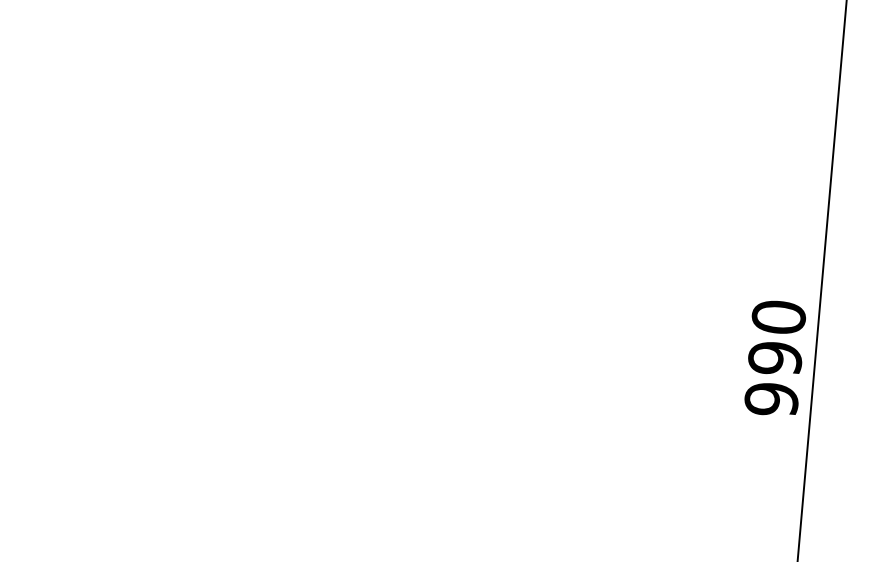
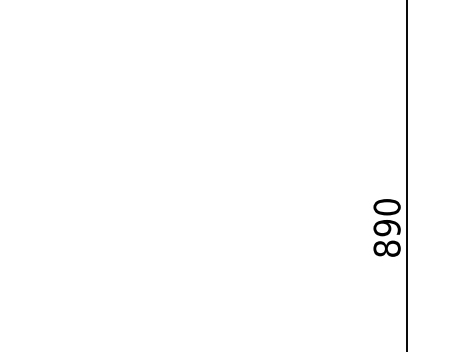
text: (770, 398) -> (386, 248), 990 -> 890

